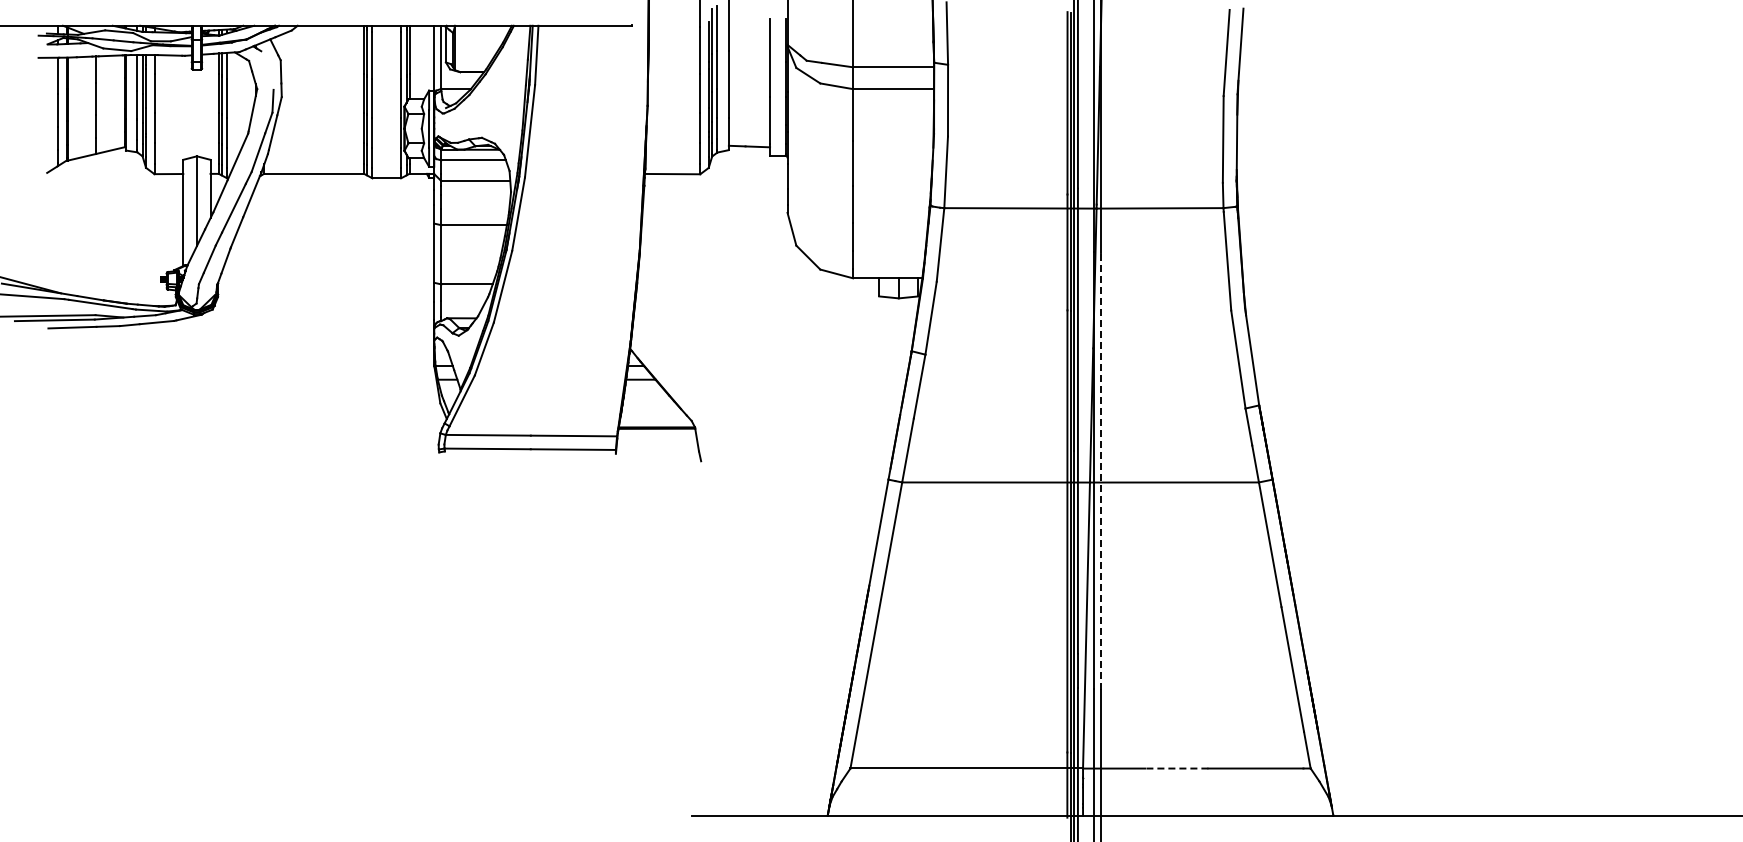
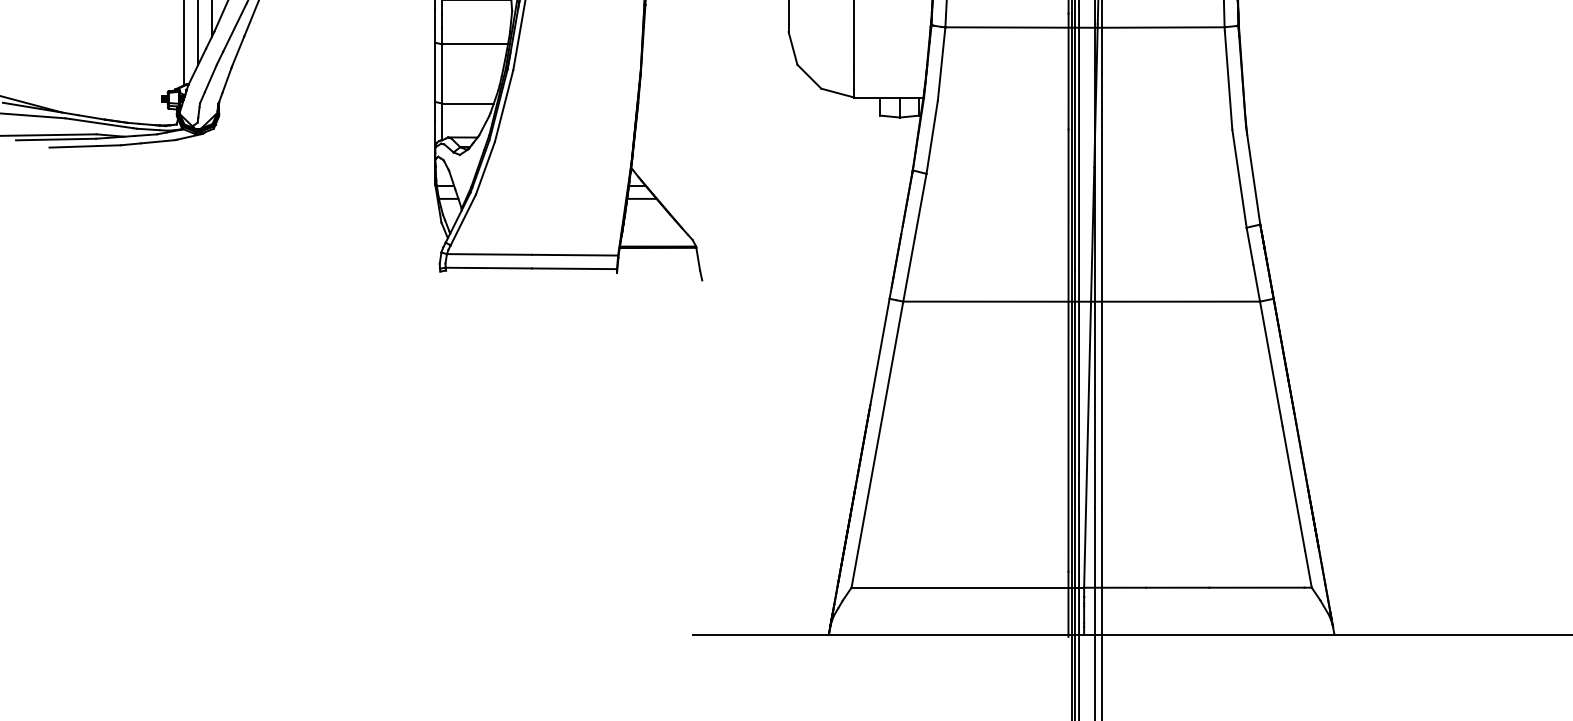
line: (1100, 470) -> (1101, 289), dashed -> solid
line: (1176, 768) -> (1177, 587), dashed -> solid

